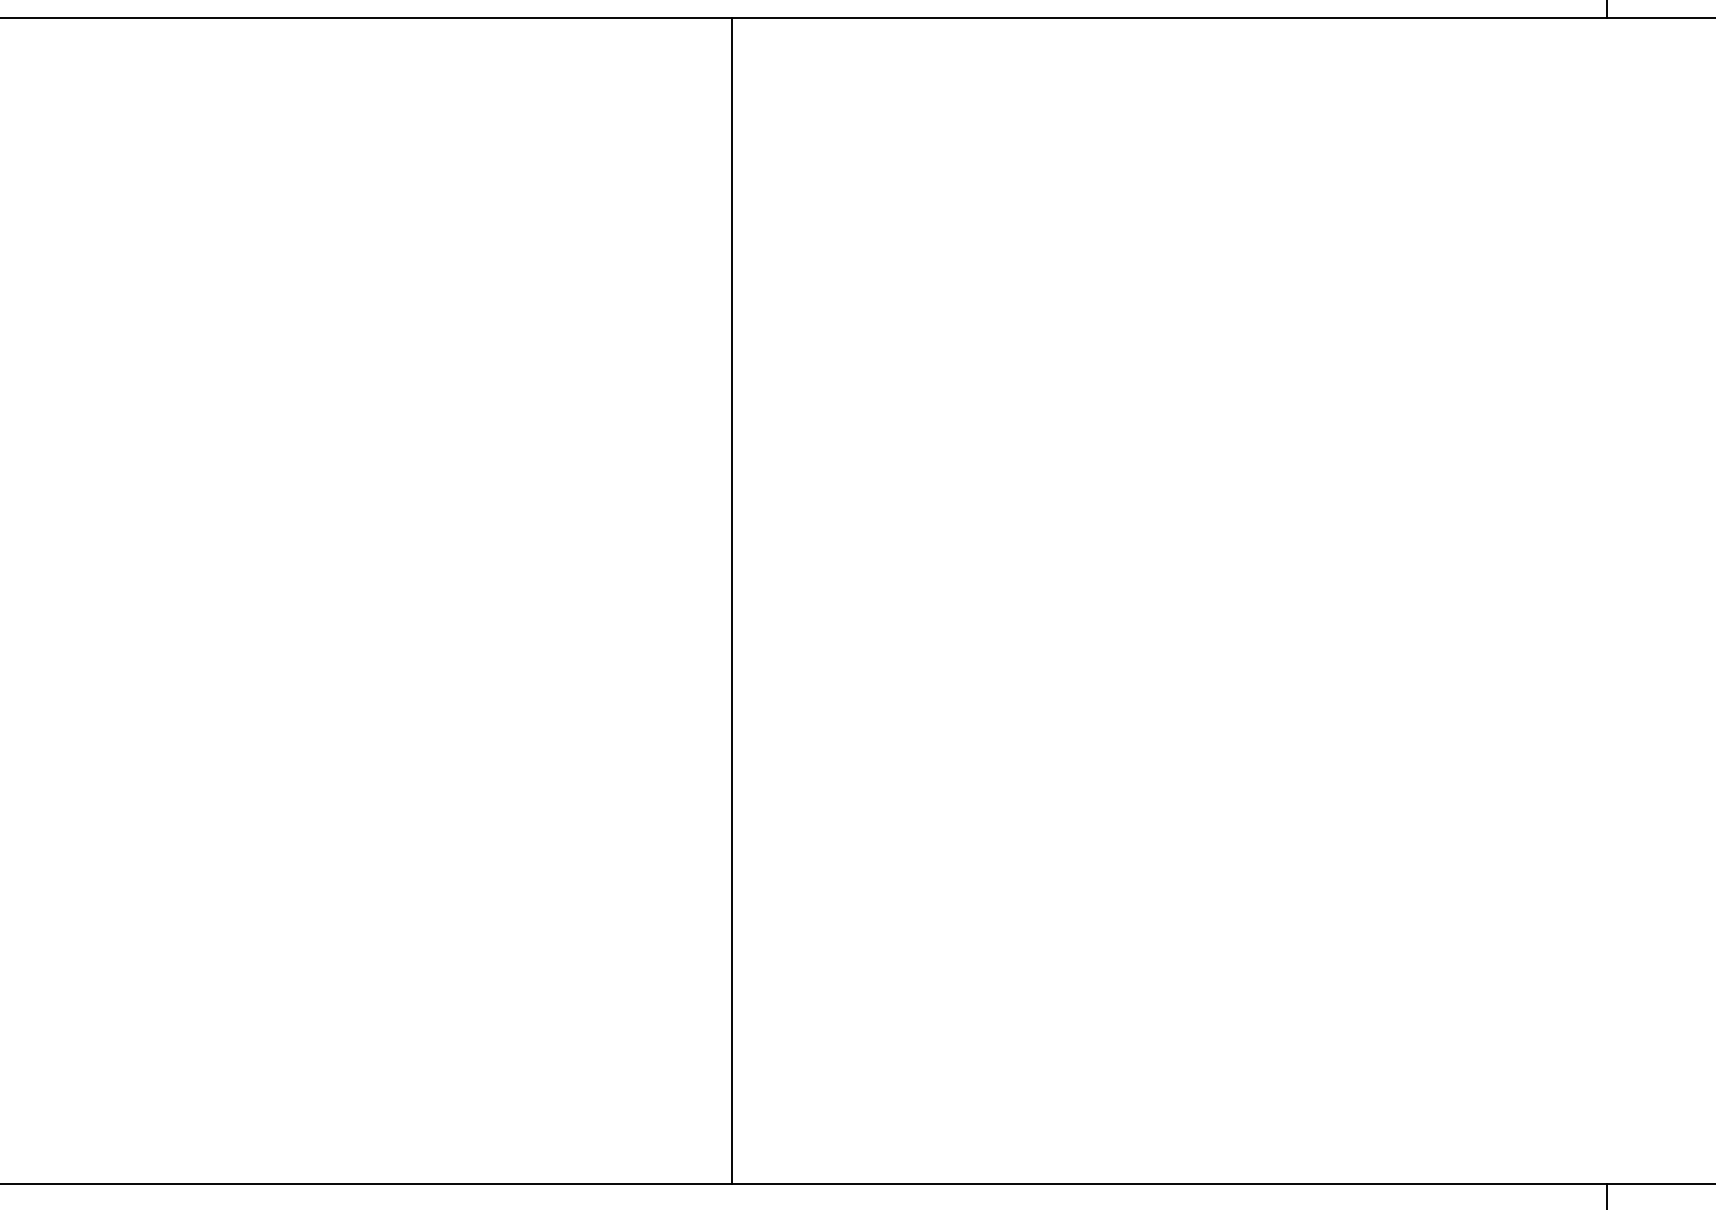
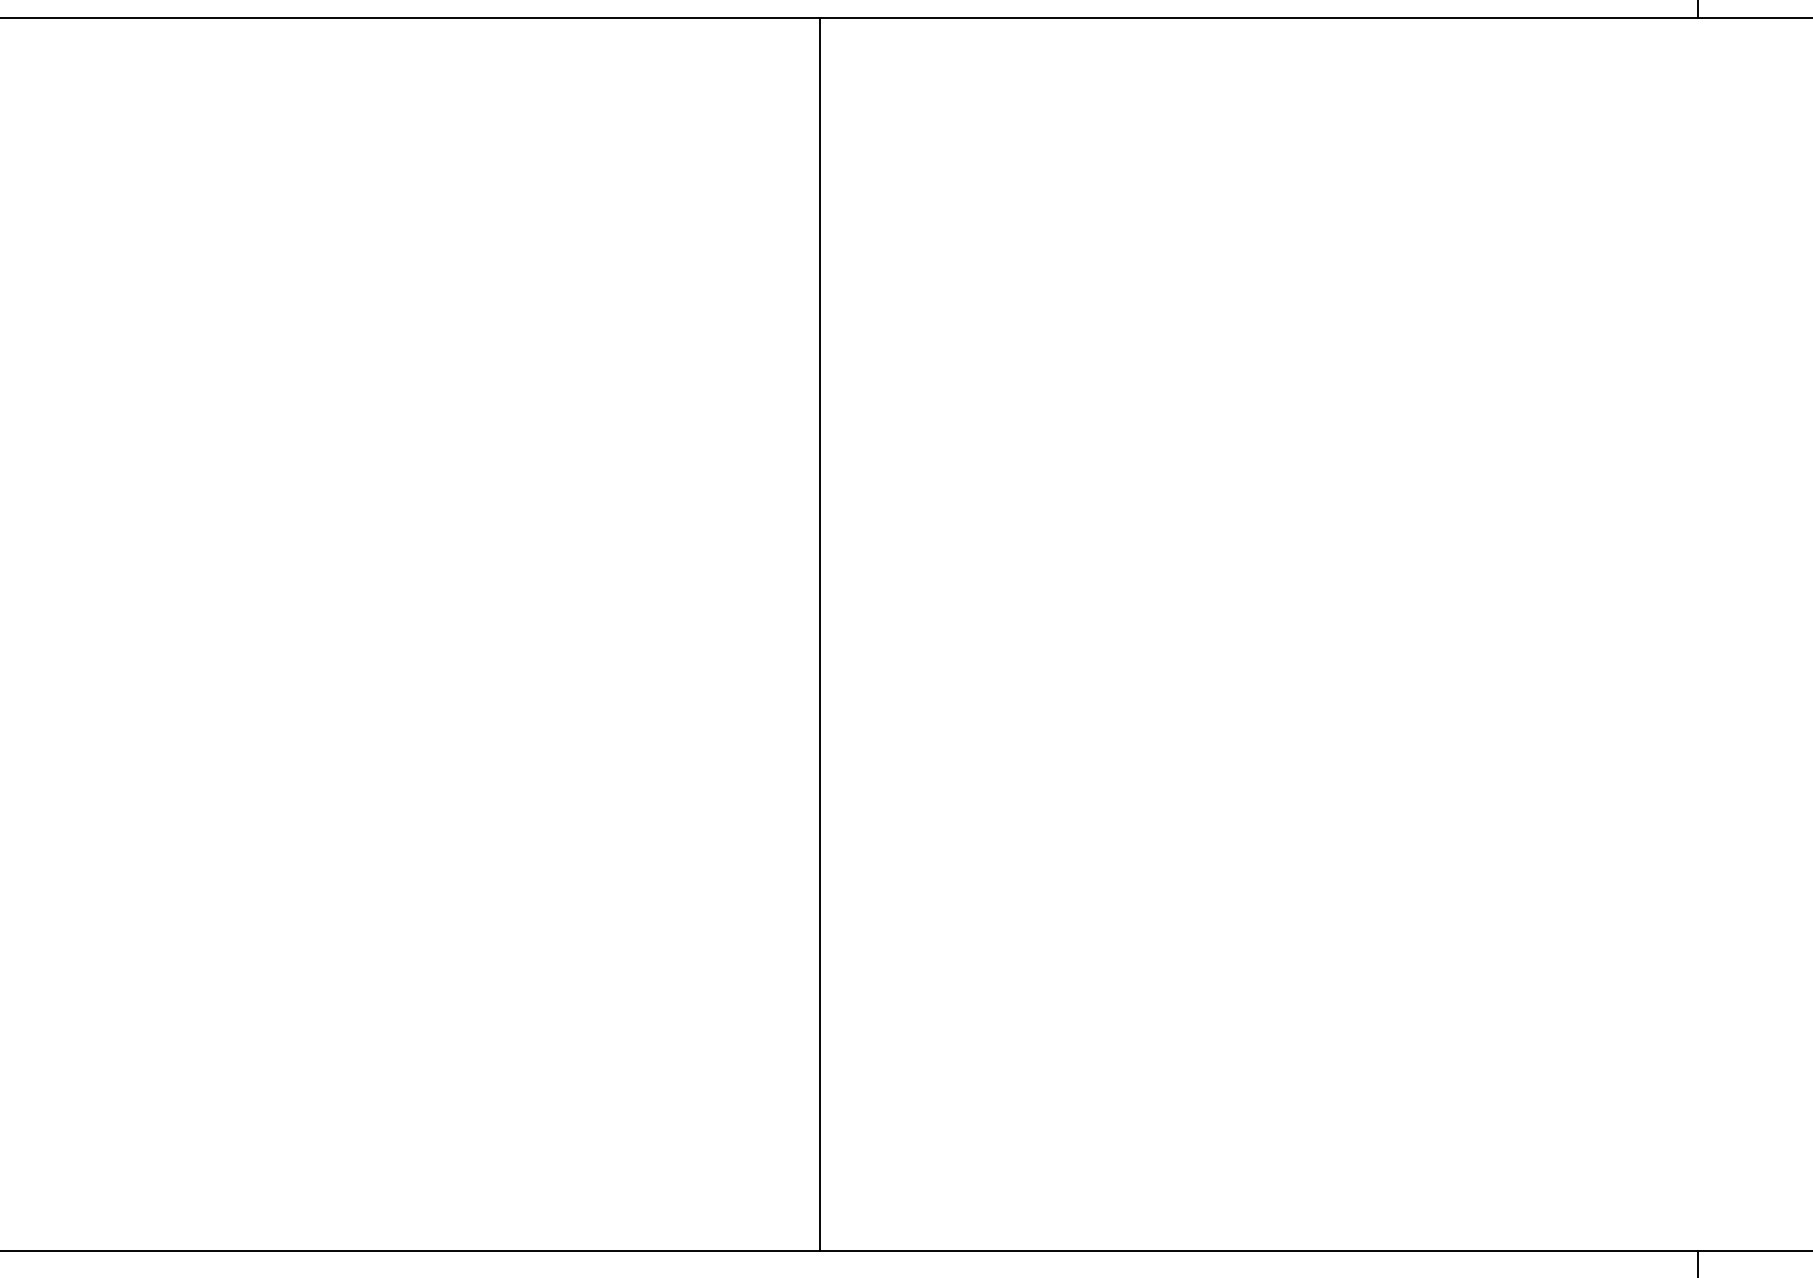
line: (732, 600) -> (820, 634), moved

